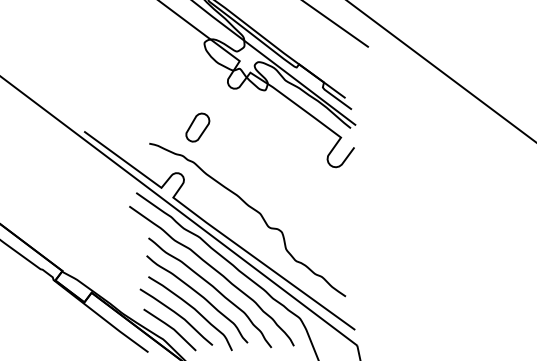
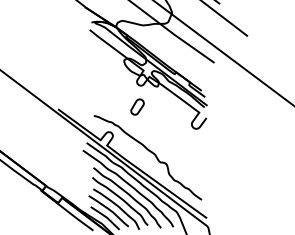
part: (197, 126) -> (137, 106), moved

